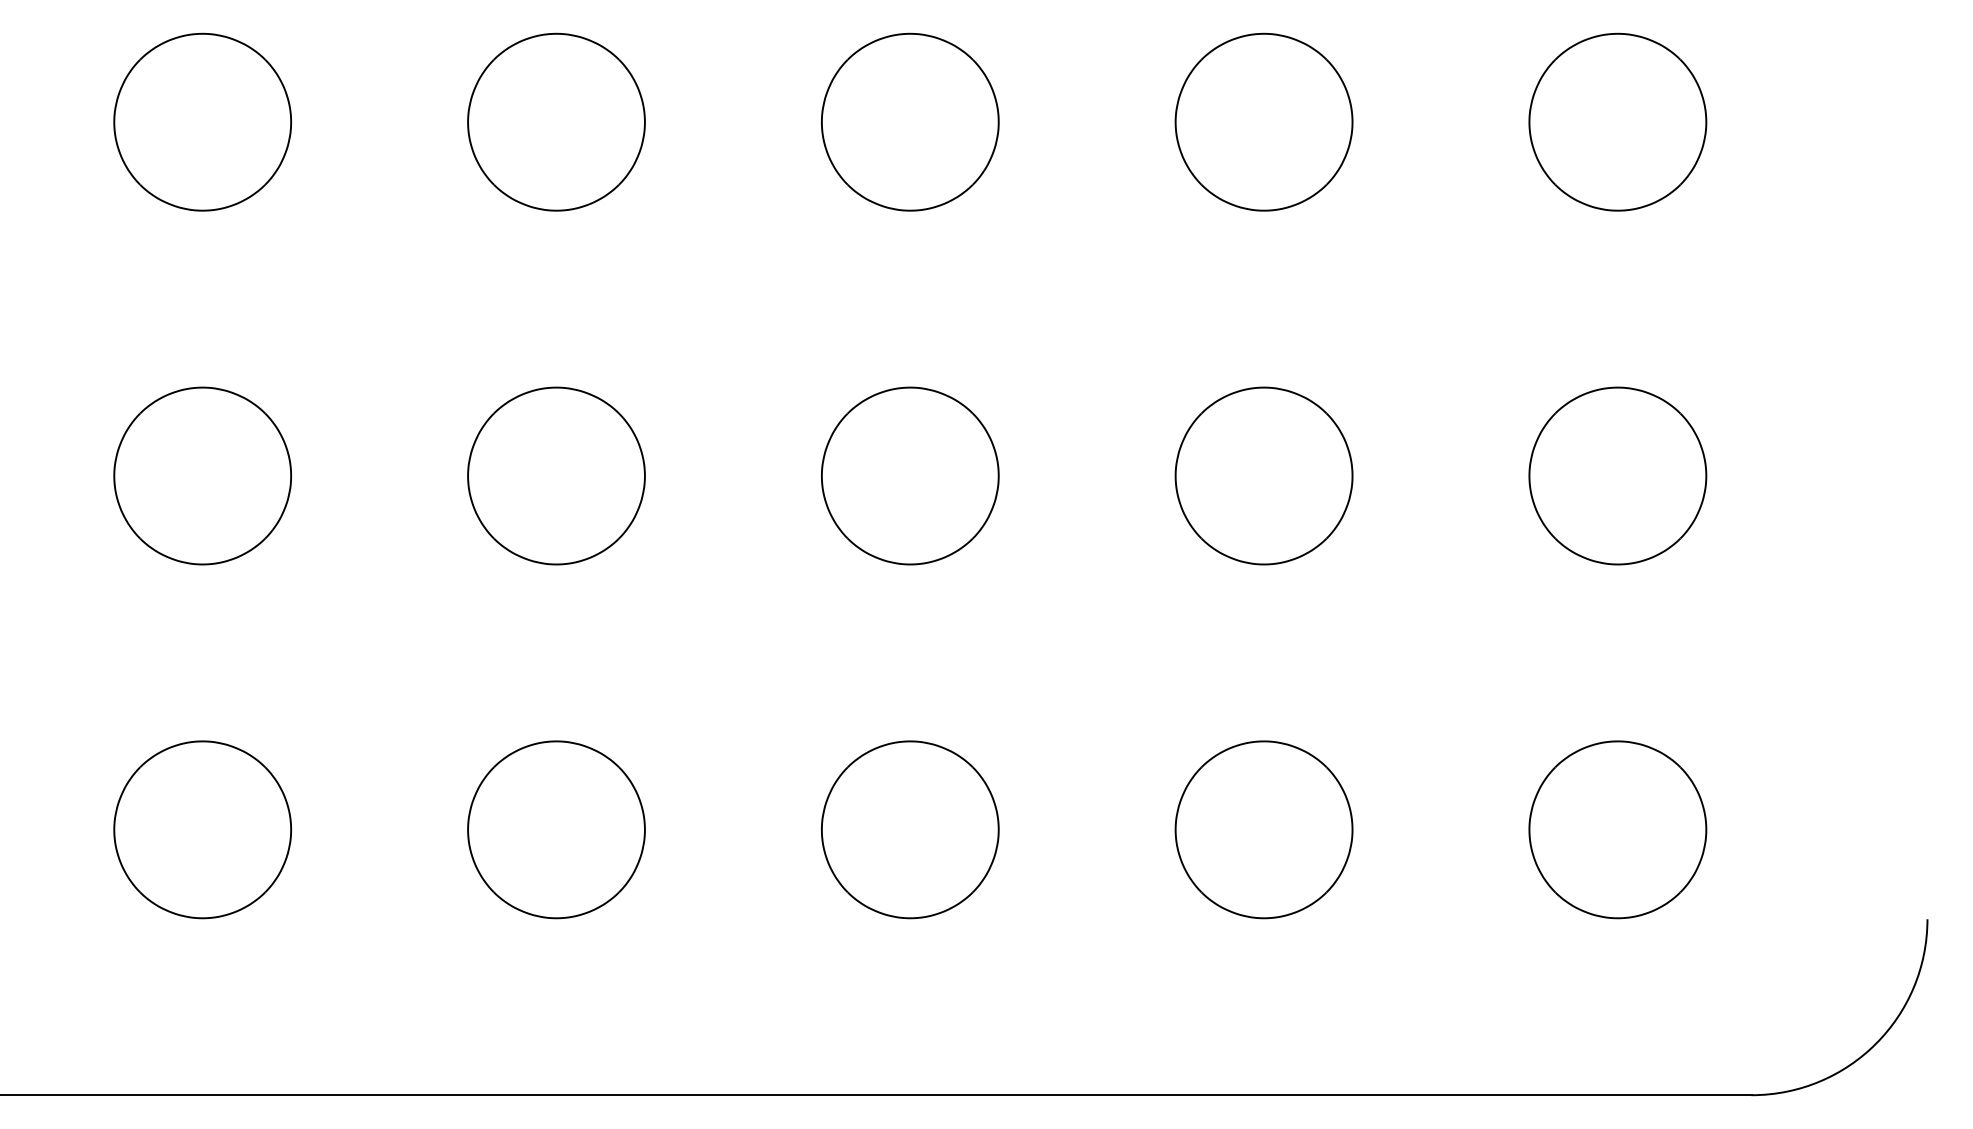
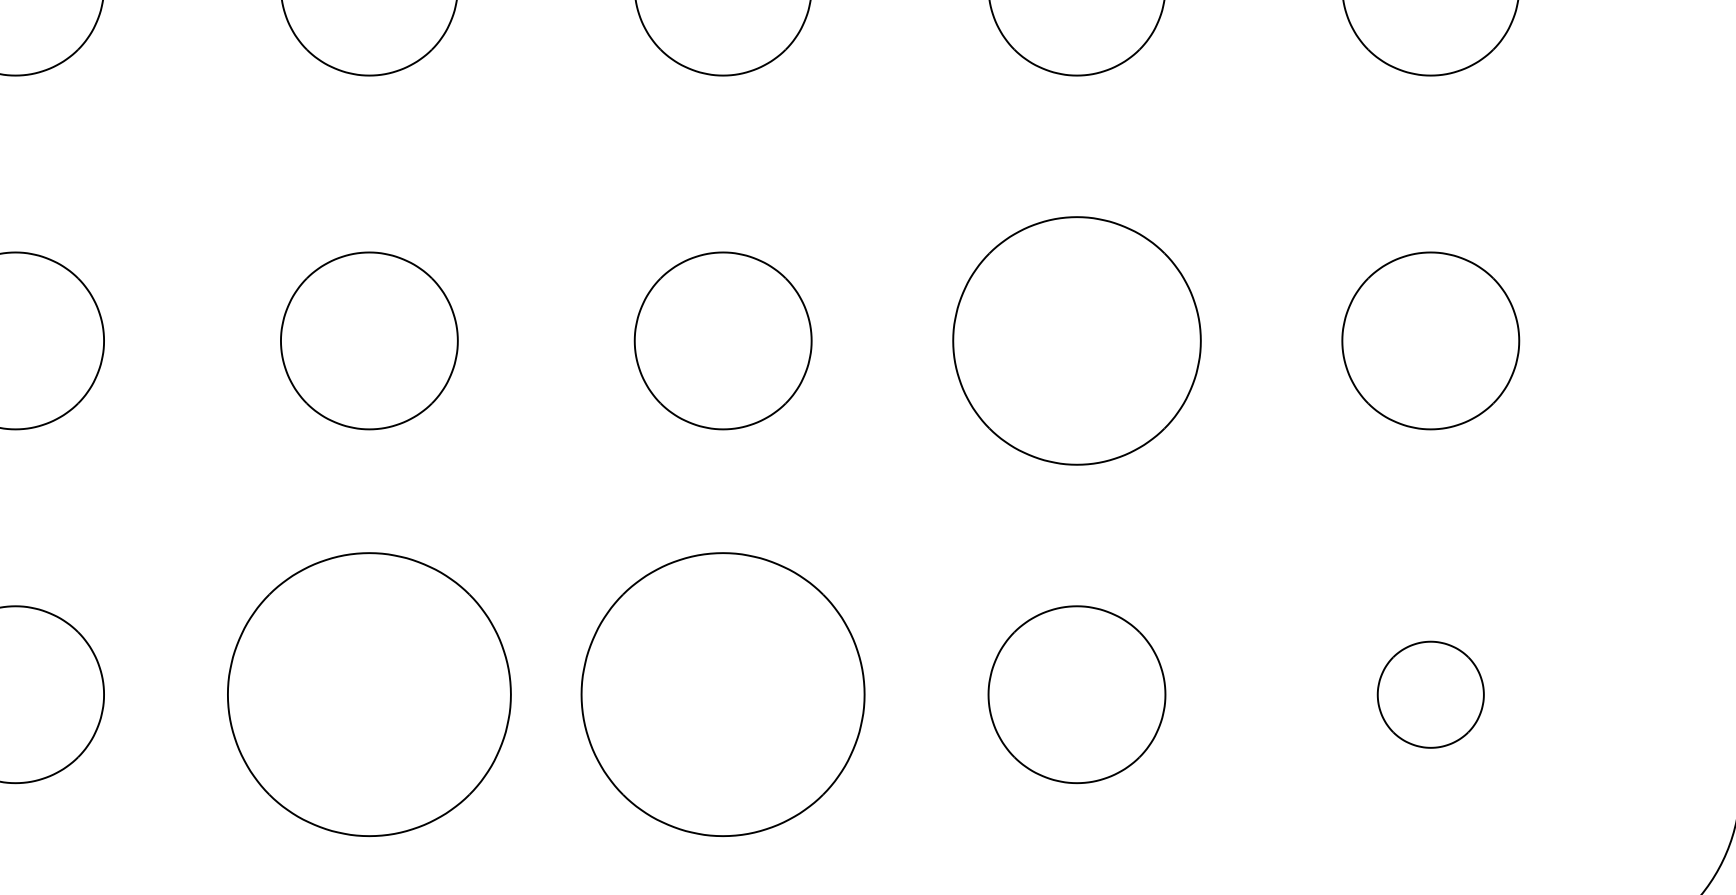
part: (1263, 475) -> (1076, 340), size x1.4
part: (556, 829) -> (369, 694), size x1.6
part: (910, 829) -> (723, 694), size x1.6
part: (1617, 829) -> (1430, 694), size x0.6

